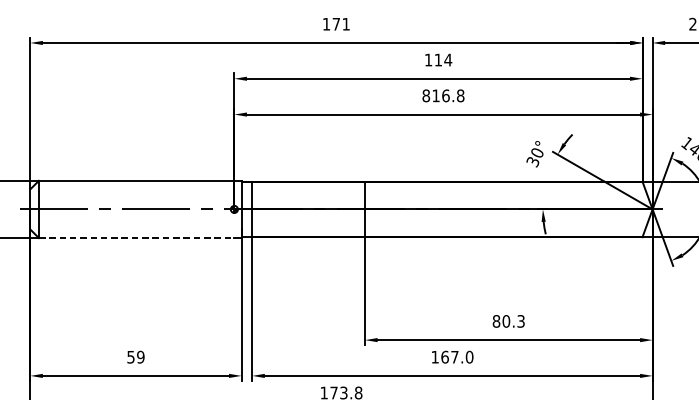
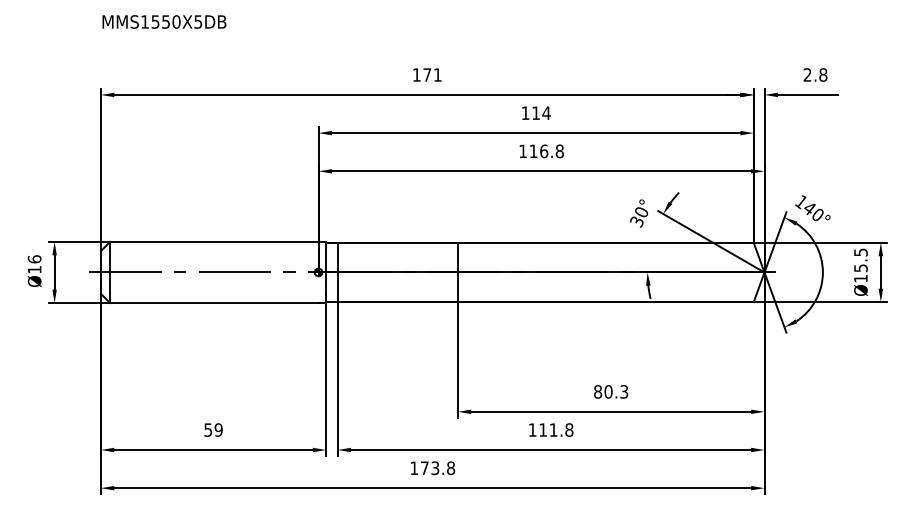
text: (426, 95) -> (523, 151), 816.8 -> 116.8
line: (136, 238) -> (214, 303), dashed -> solid
text: (457, 356) -> (556, 429), 167.0 -> 111.8

